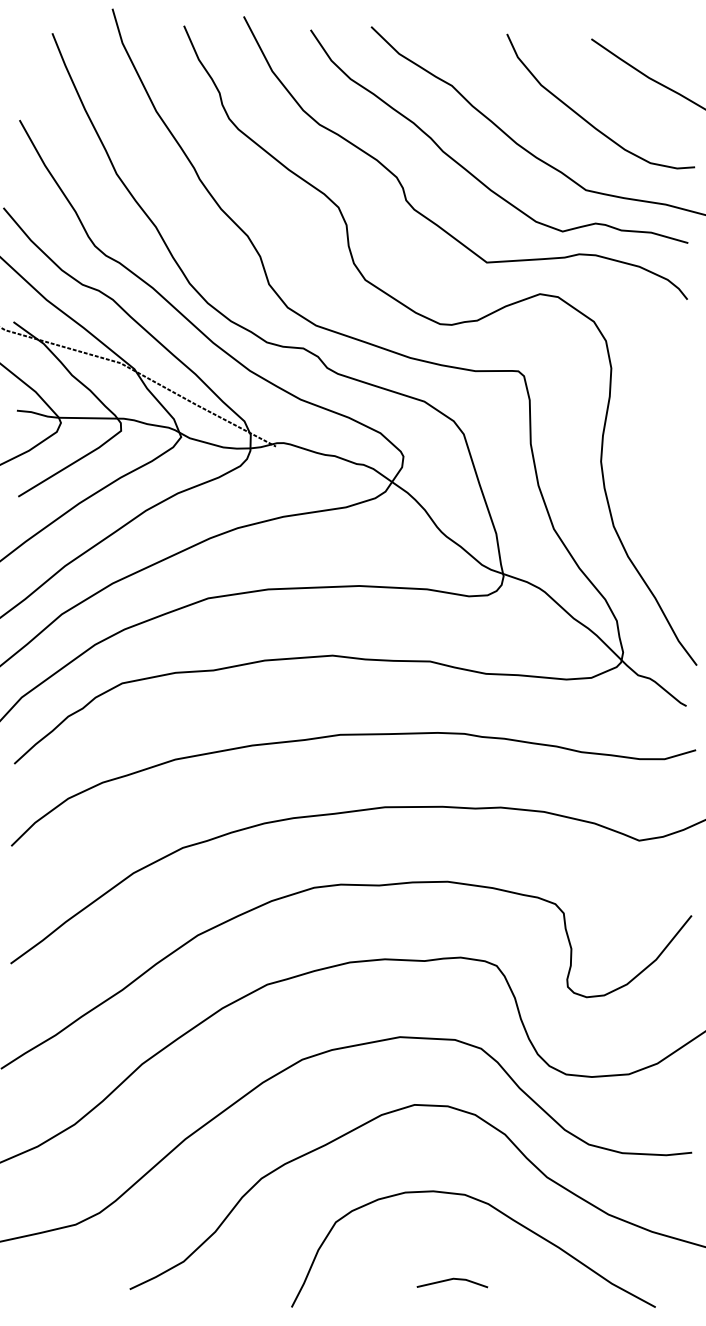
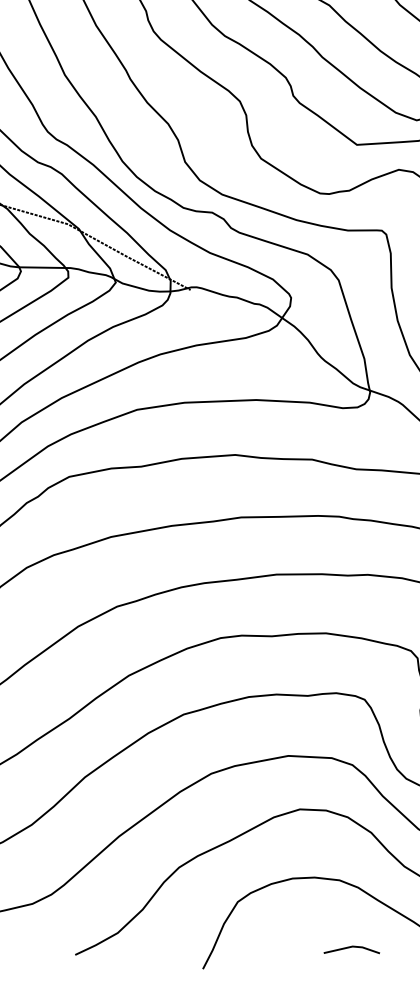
part: (452, 1282) -> (351, 949), moved

